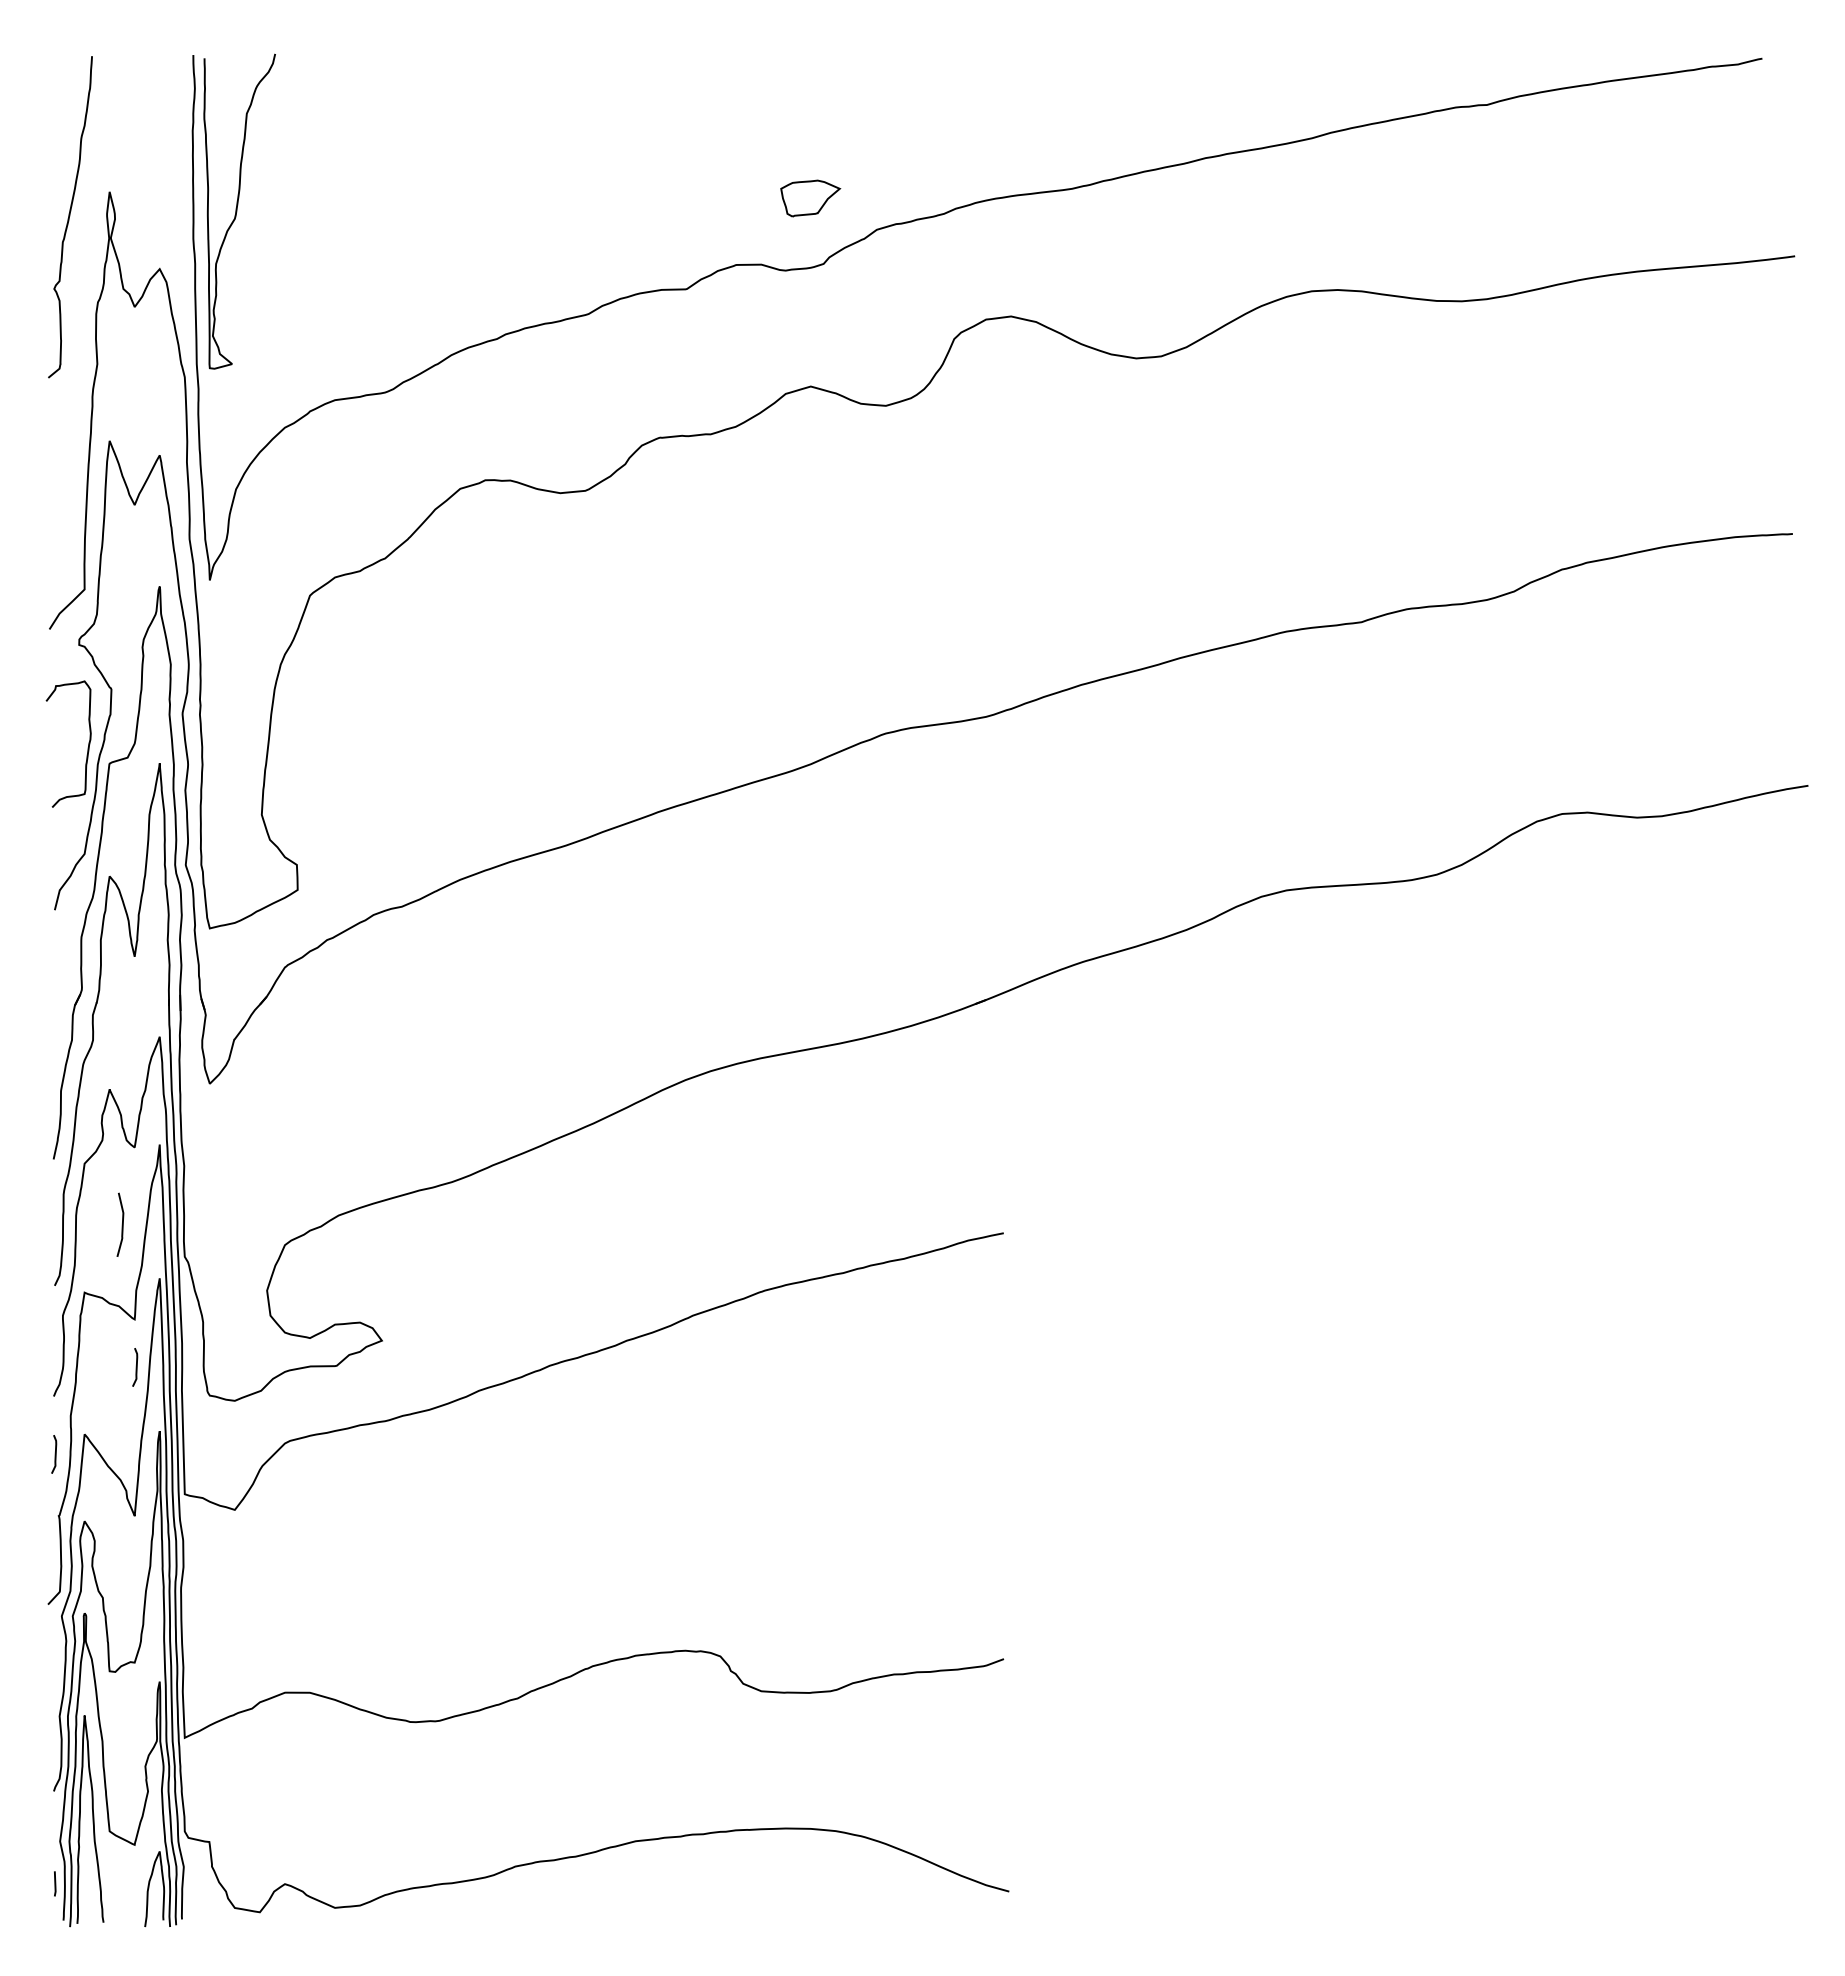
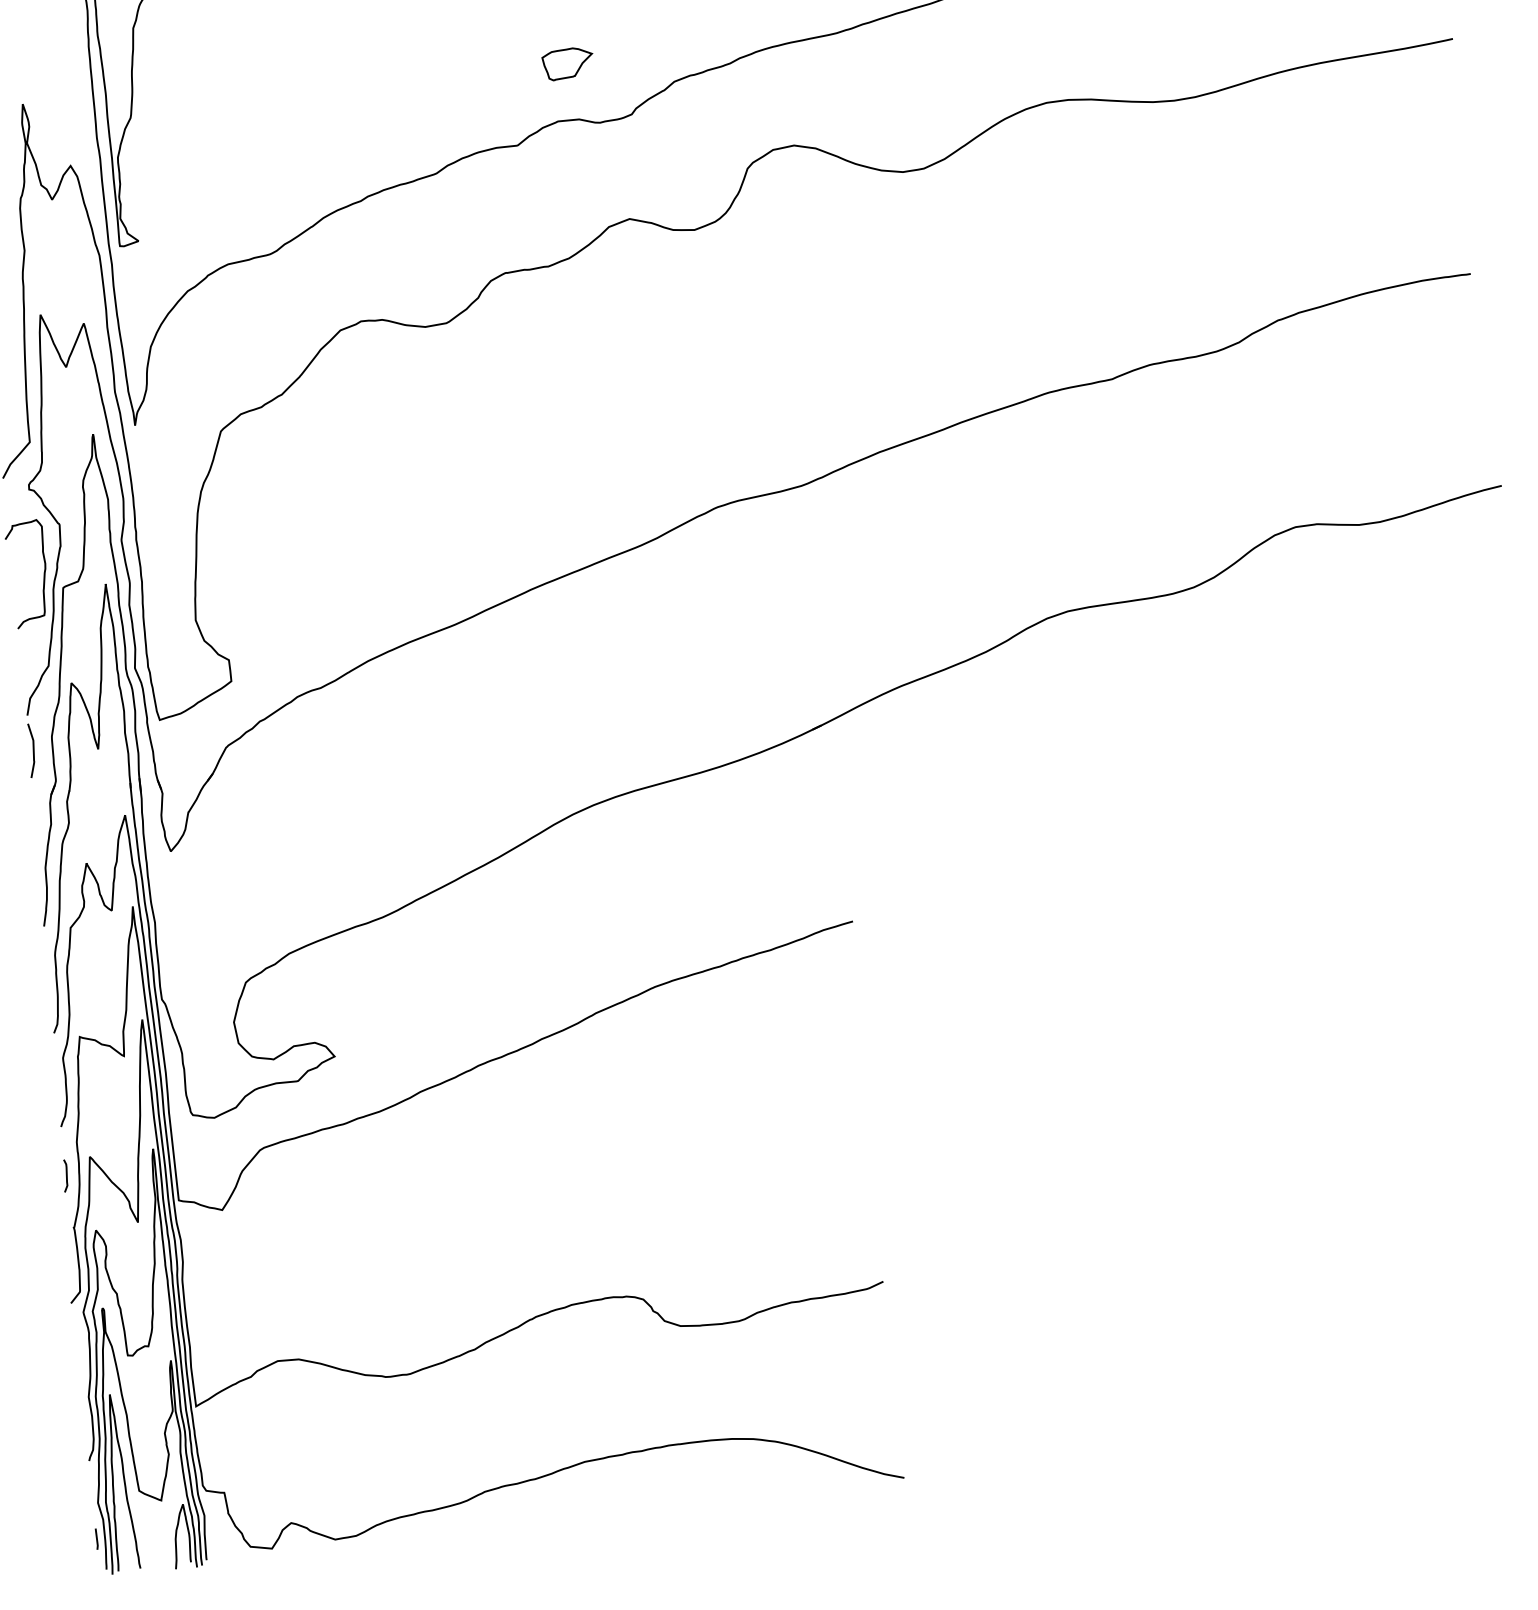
part: (810, 198) -> (567, 64), moved
curve: (121, 1224) -> (32, 750), moved
curve: (135, 1367) -> (128, 1096), removed

